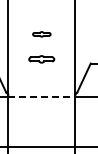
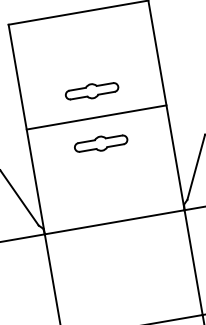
part: (41, 34) -> (91, 91), size x1.43
line: (41, 46) -> (95, 116), added
line: (42, 97) -> (116, 223), dashed -> solid

